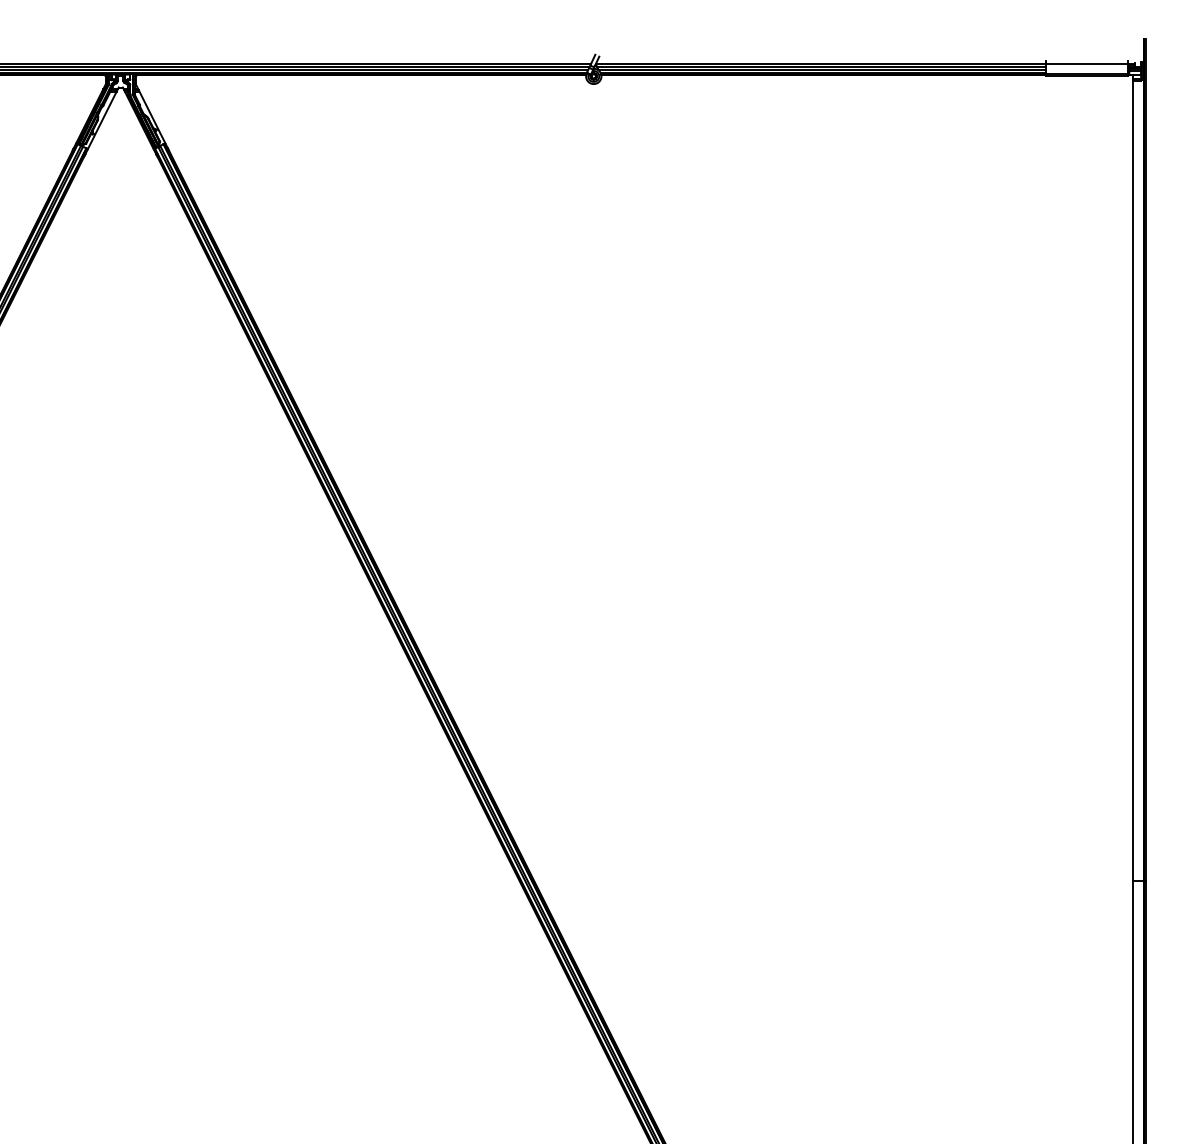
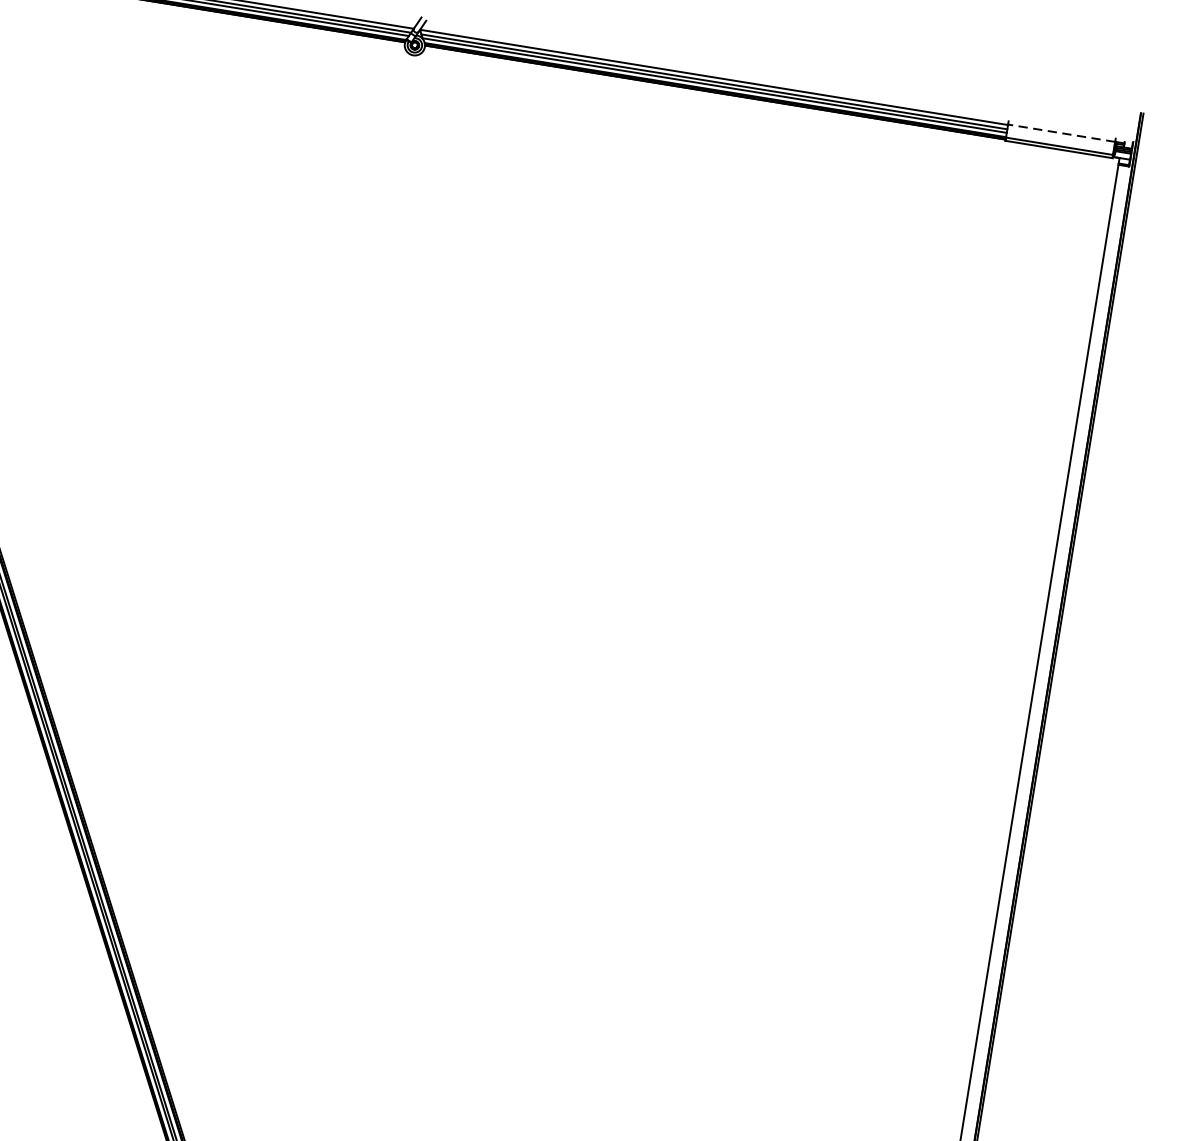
line: (1086, 63) -> (1061, 132), solid -> dashed

